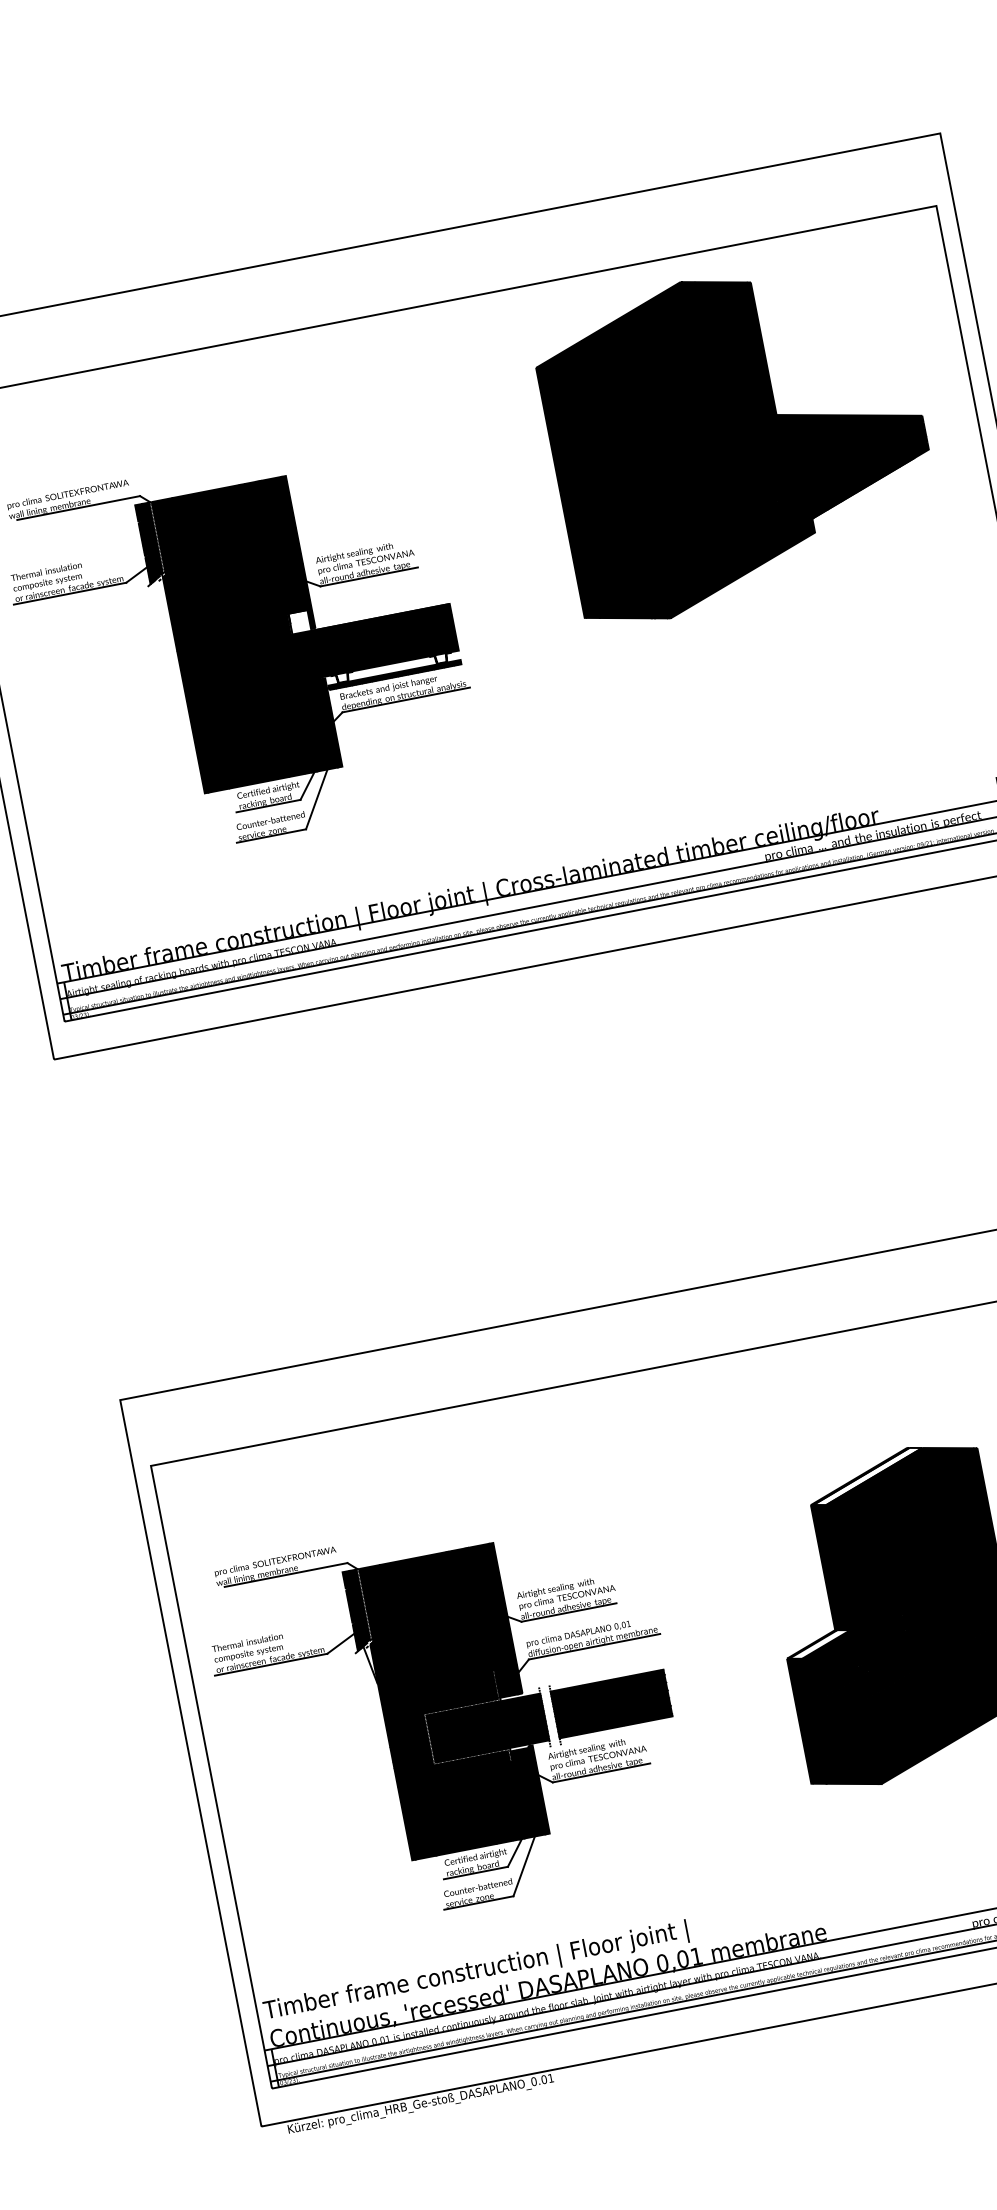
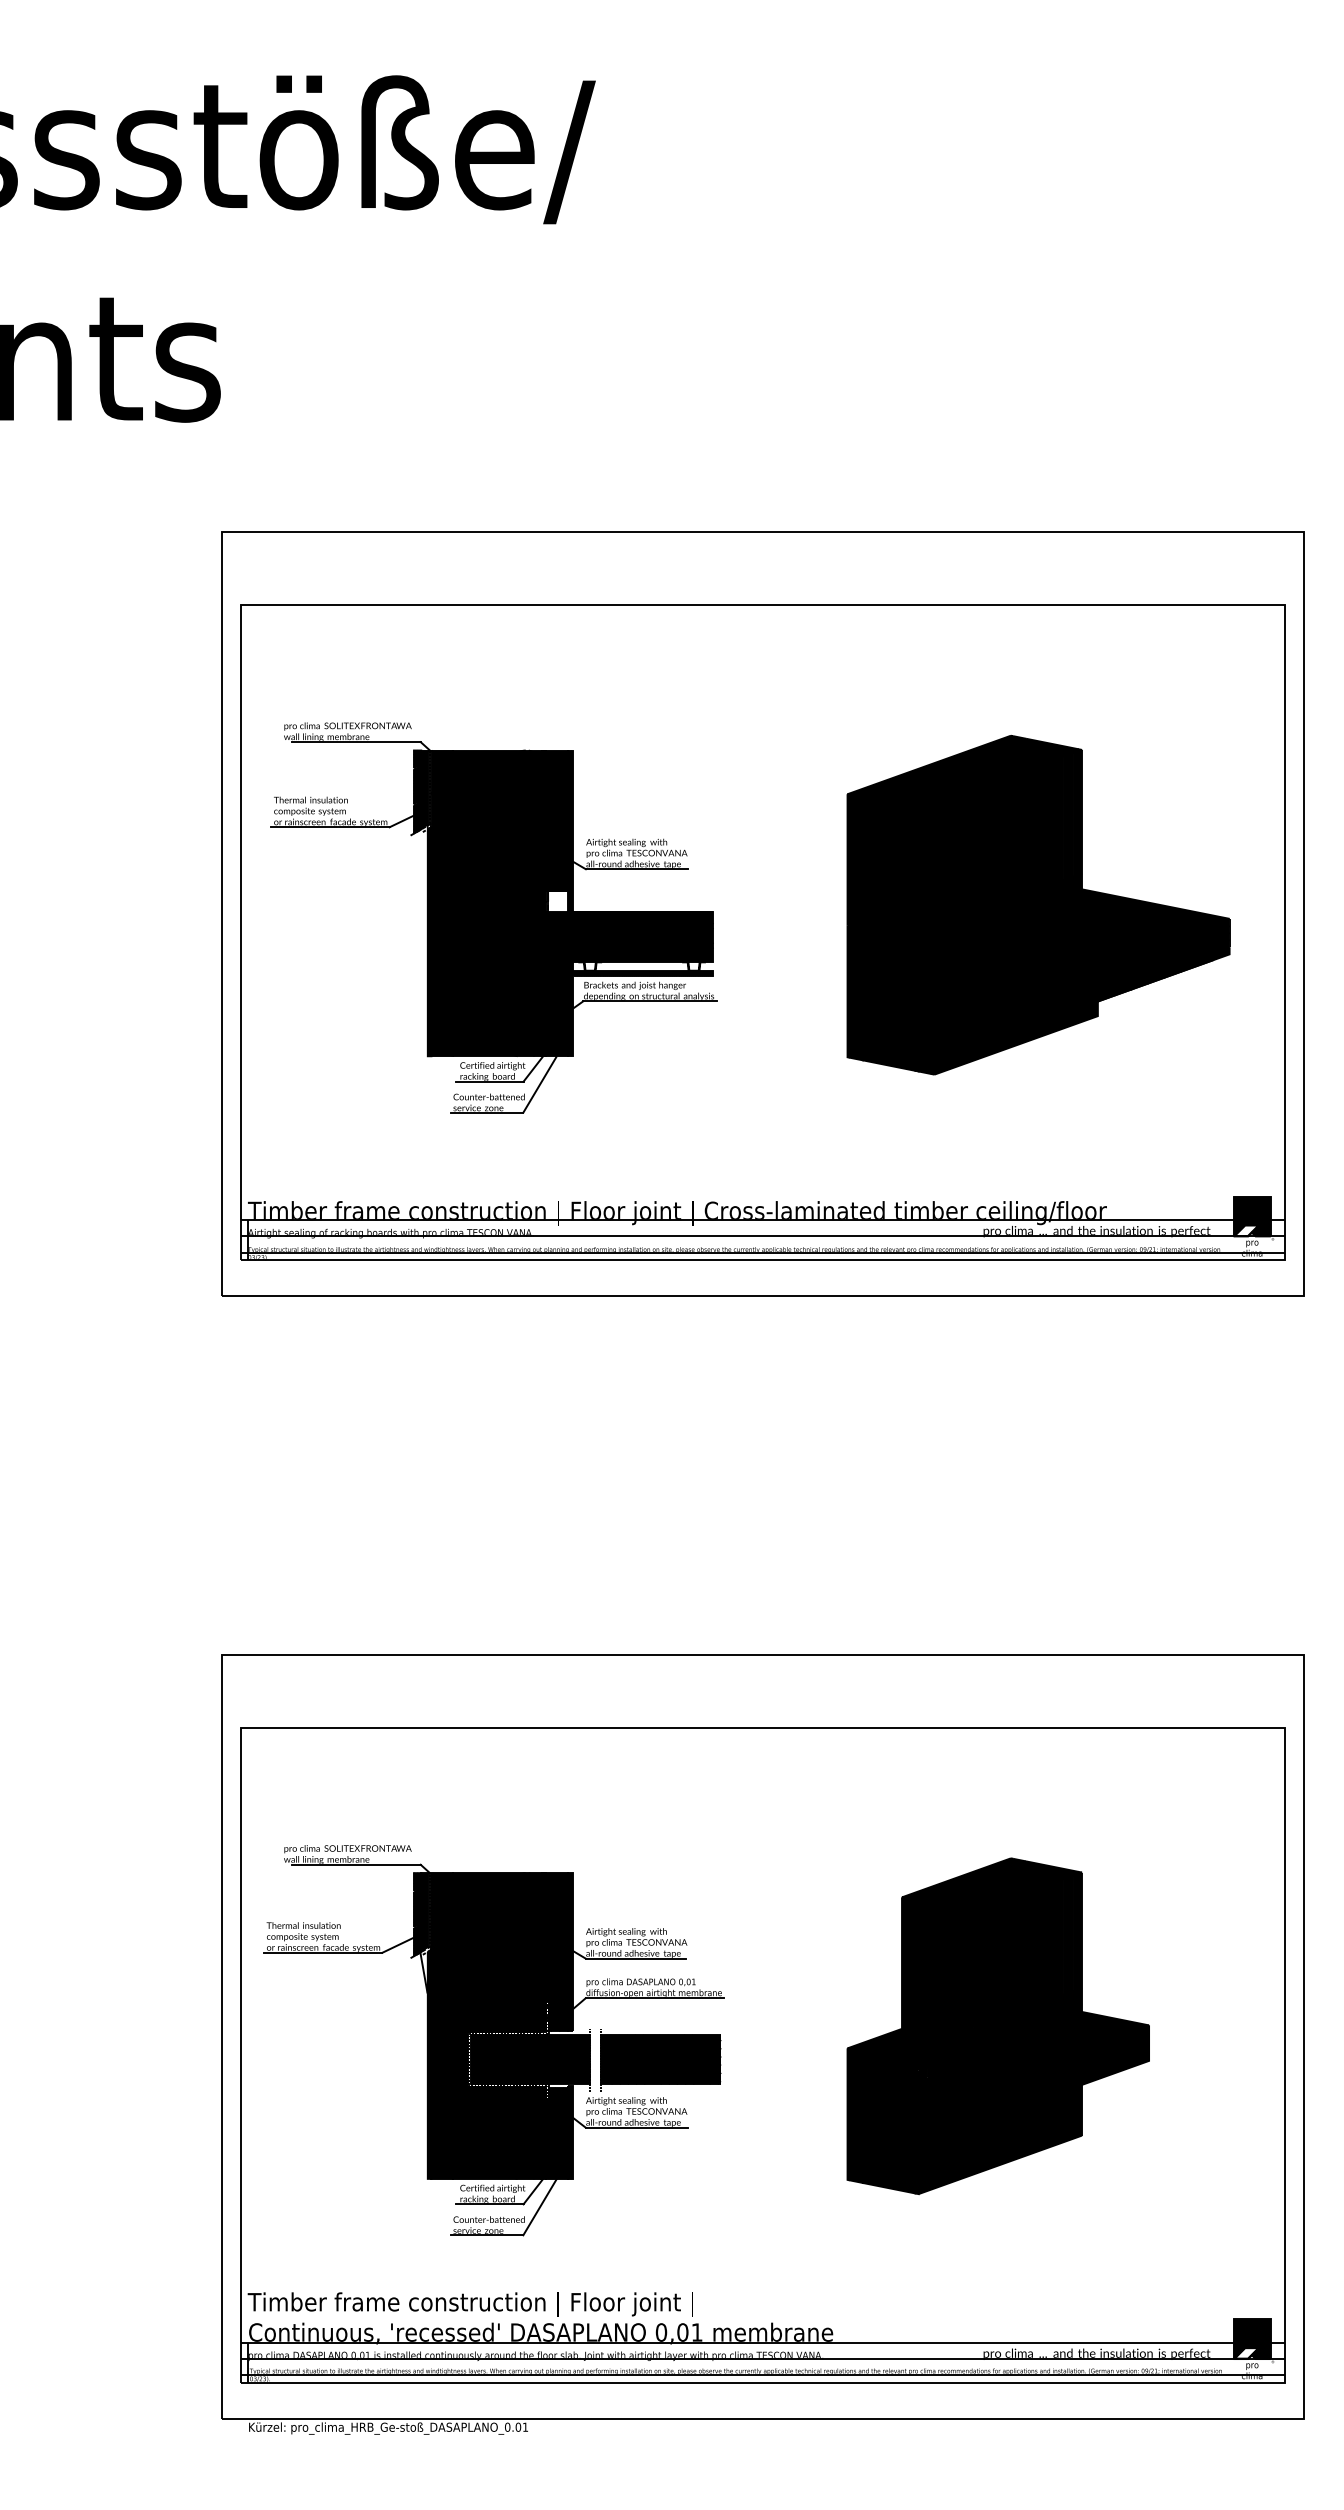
part: (737, 437) -> (1038, 904), moved
fill: (867, 1476) -> (965, 1879), added
fill: (819, 1644) -> (883, 2040), added

